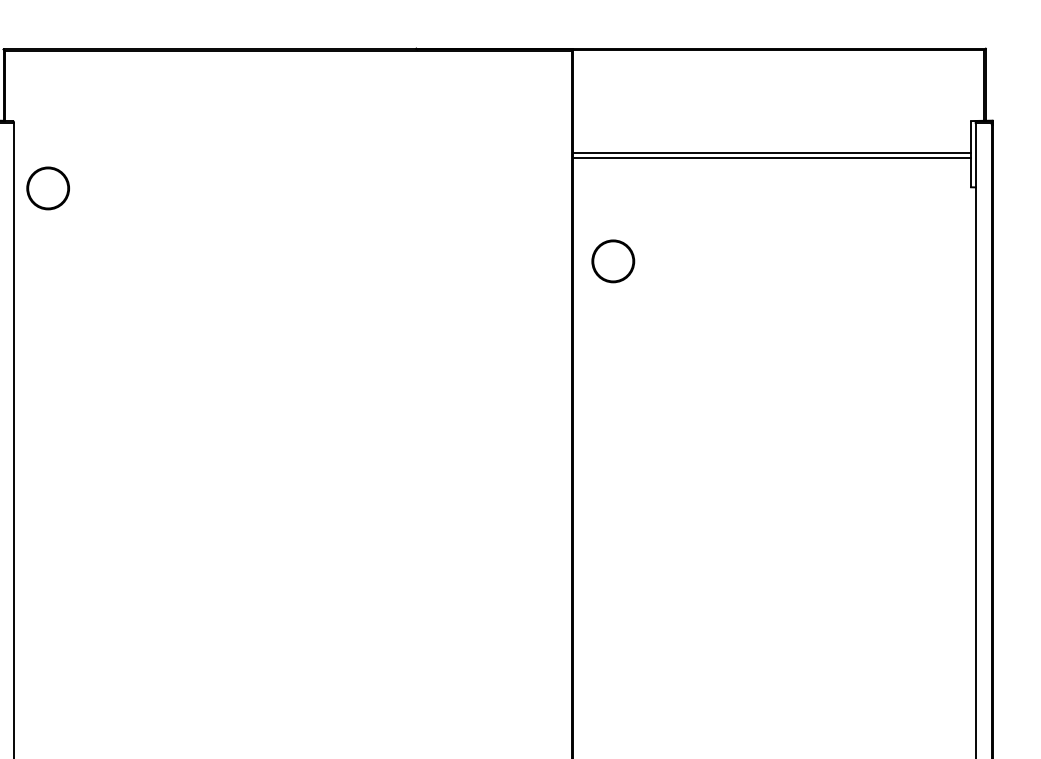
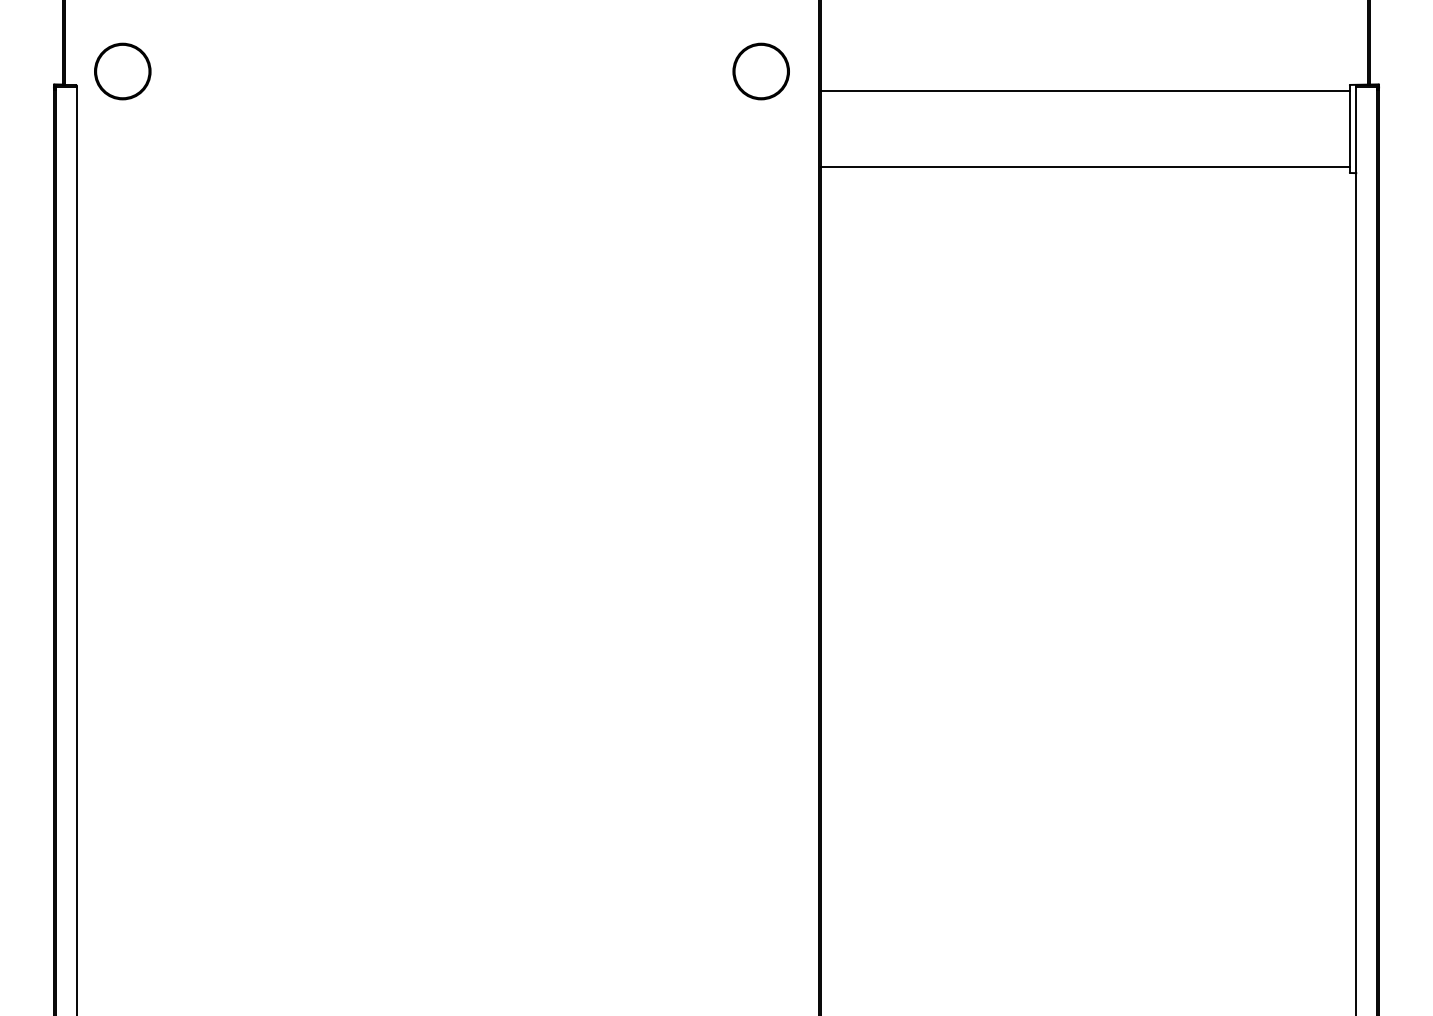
line: (771, 153) -> (1084, 91), moved
line: (771, 157) -> (1084, 166), moved
part: (47, 188) -> (122, 71), moved
part: (612, 261) -> (760, 71), moved

